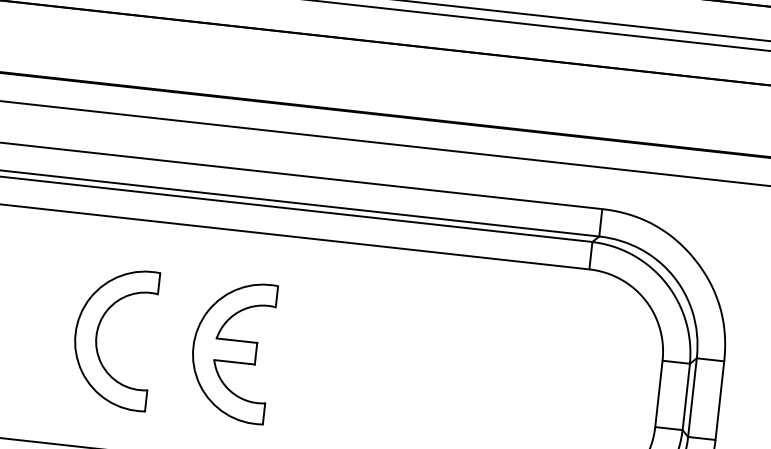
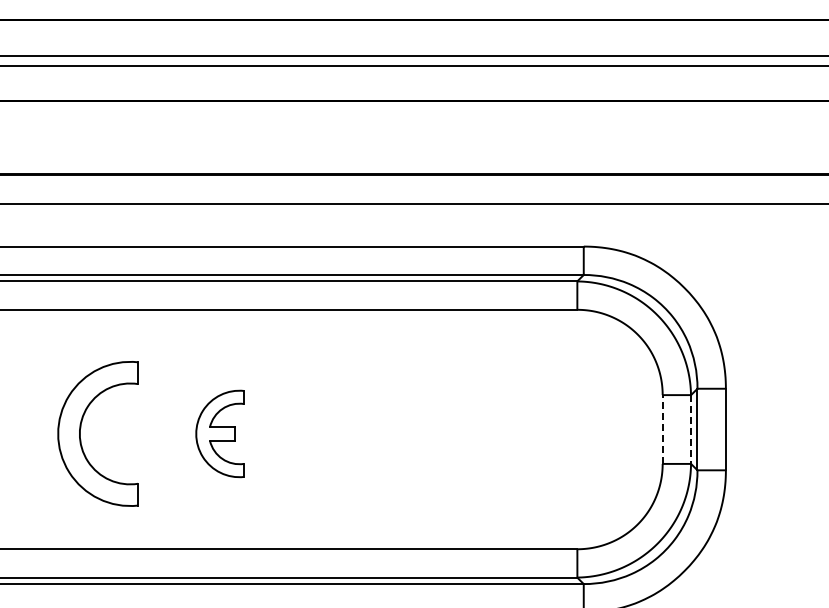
part: (231, 350) -> (219, 433), size x0.6
line: (658, 393) -> (662, 429), solid -> dashed
line: (686, 397) -> (691, 430), solid -> dashed

